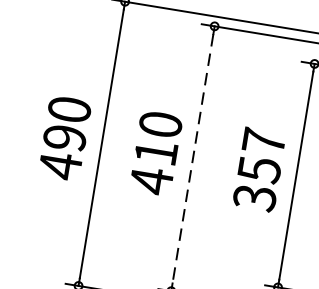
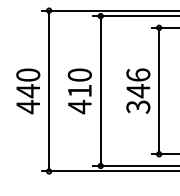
text: (65, 138) -> (28, 91), 490 -> 440
text: (261, 156) -> (138, 83), 357 -> 346
line: (192, 159) -> (100, 91), dashed -> solid

